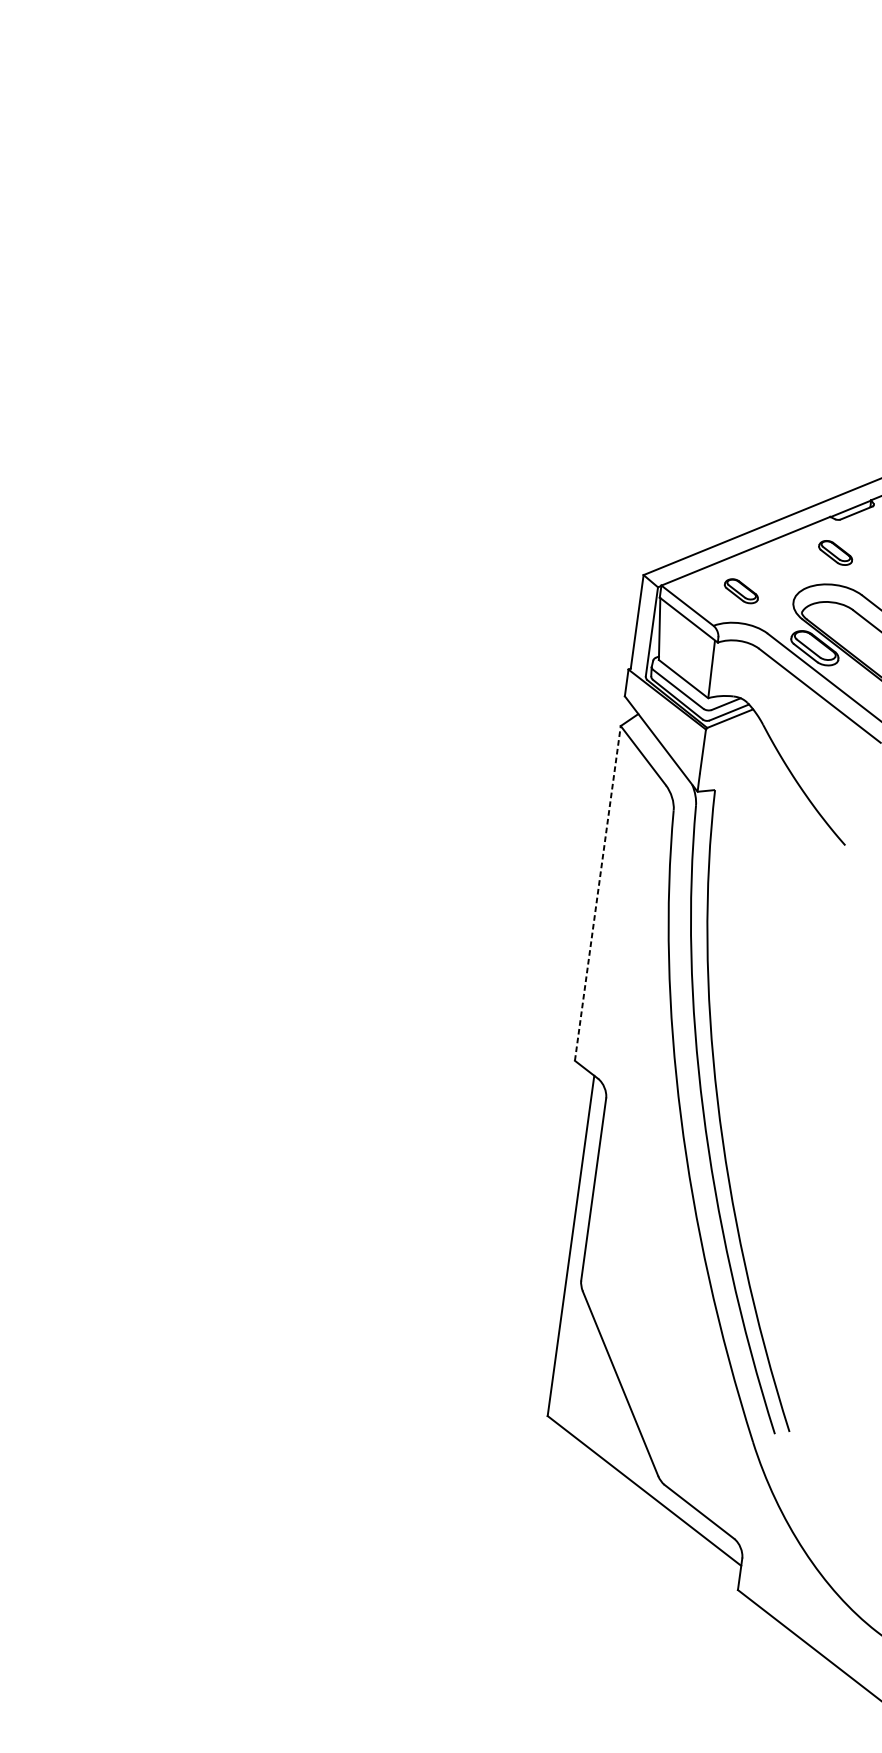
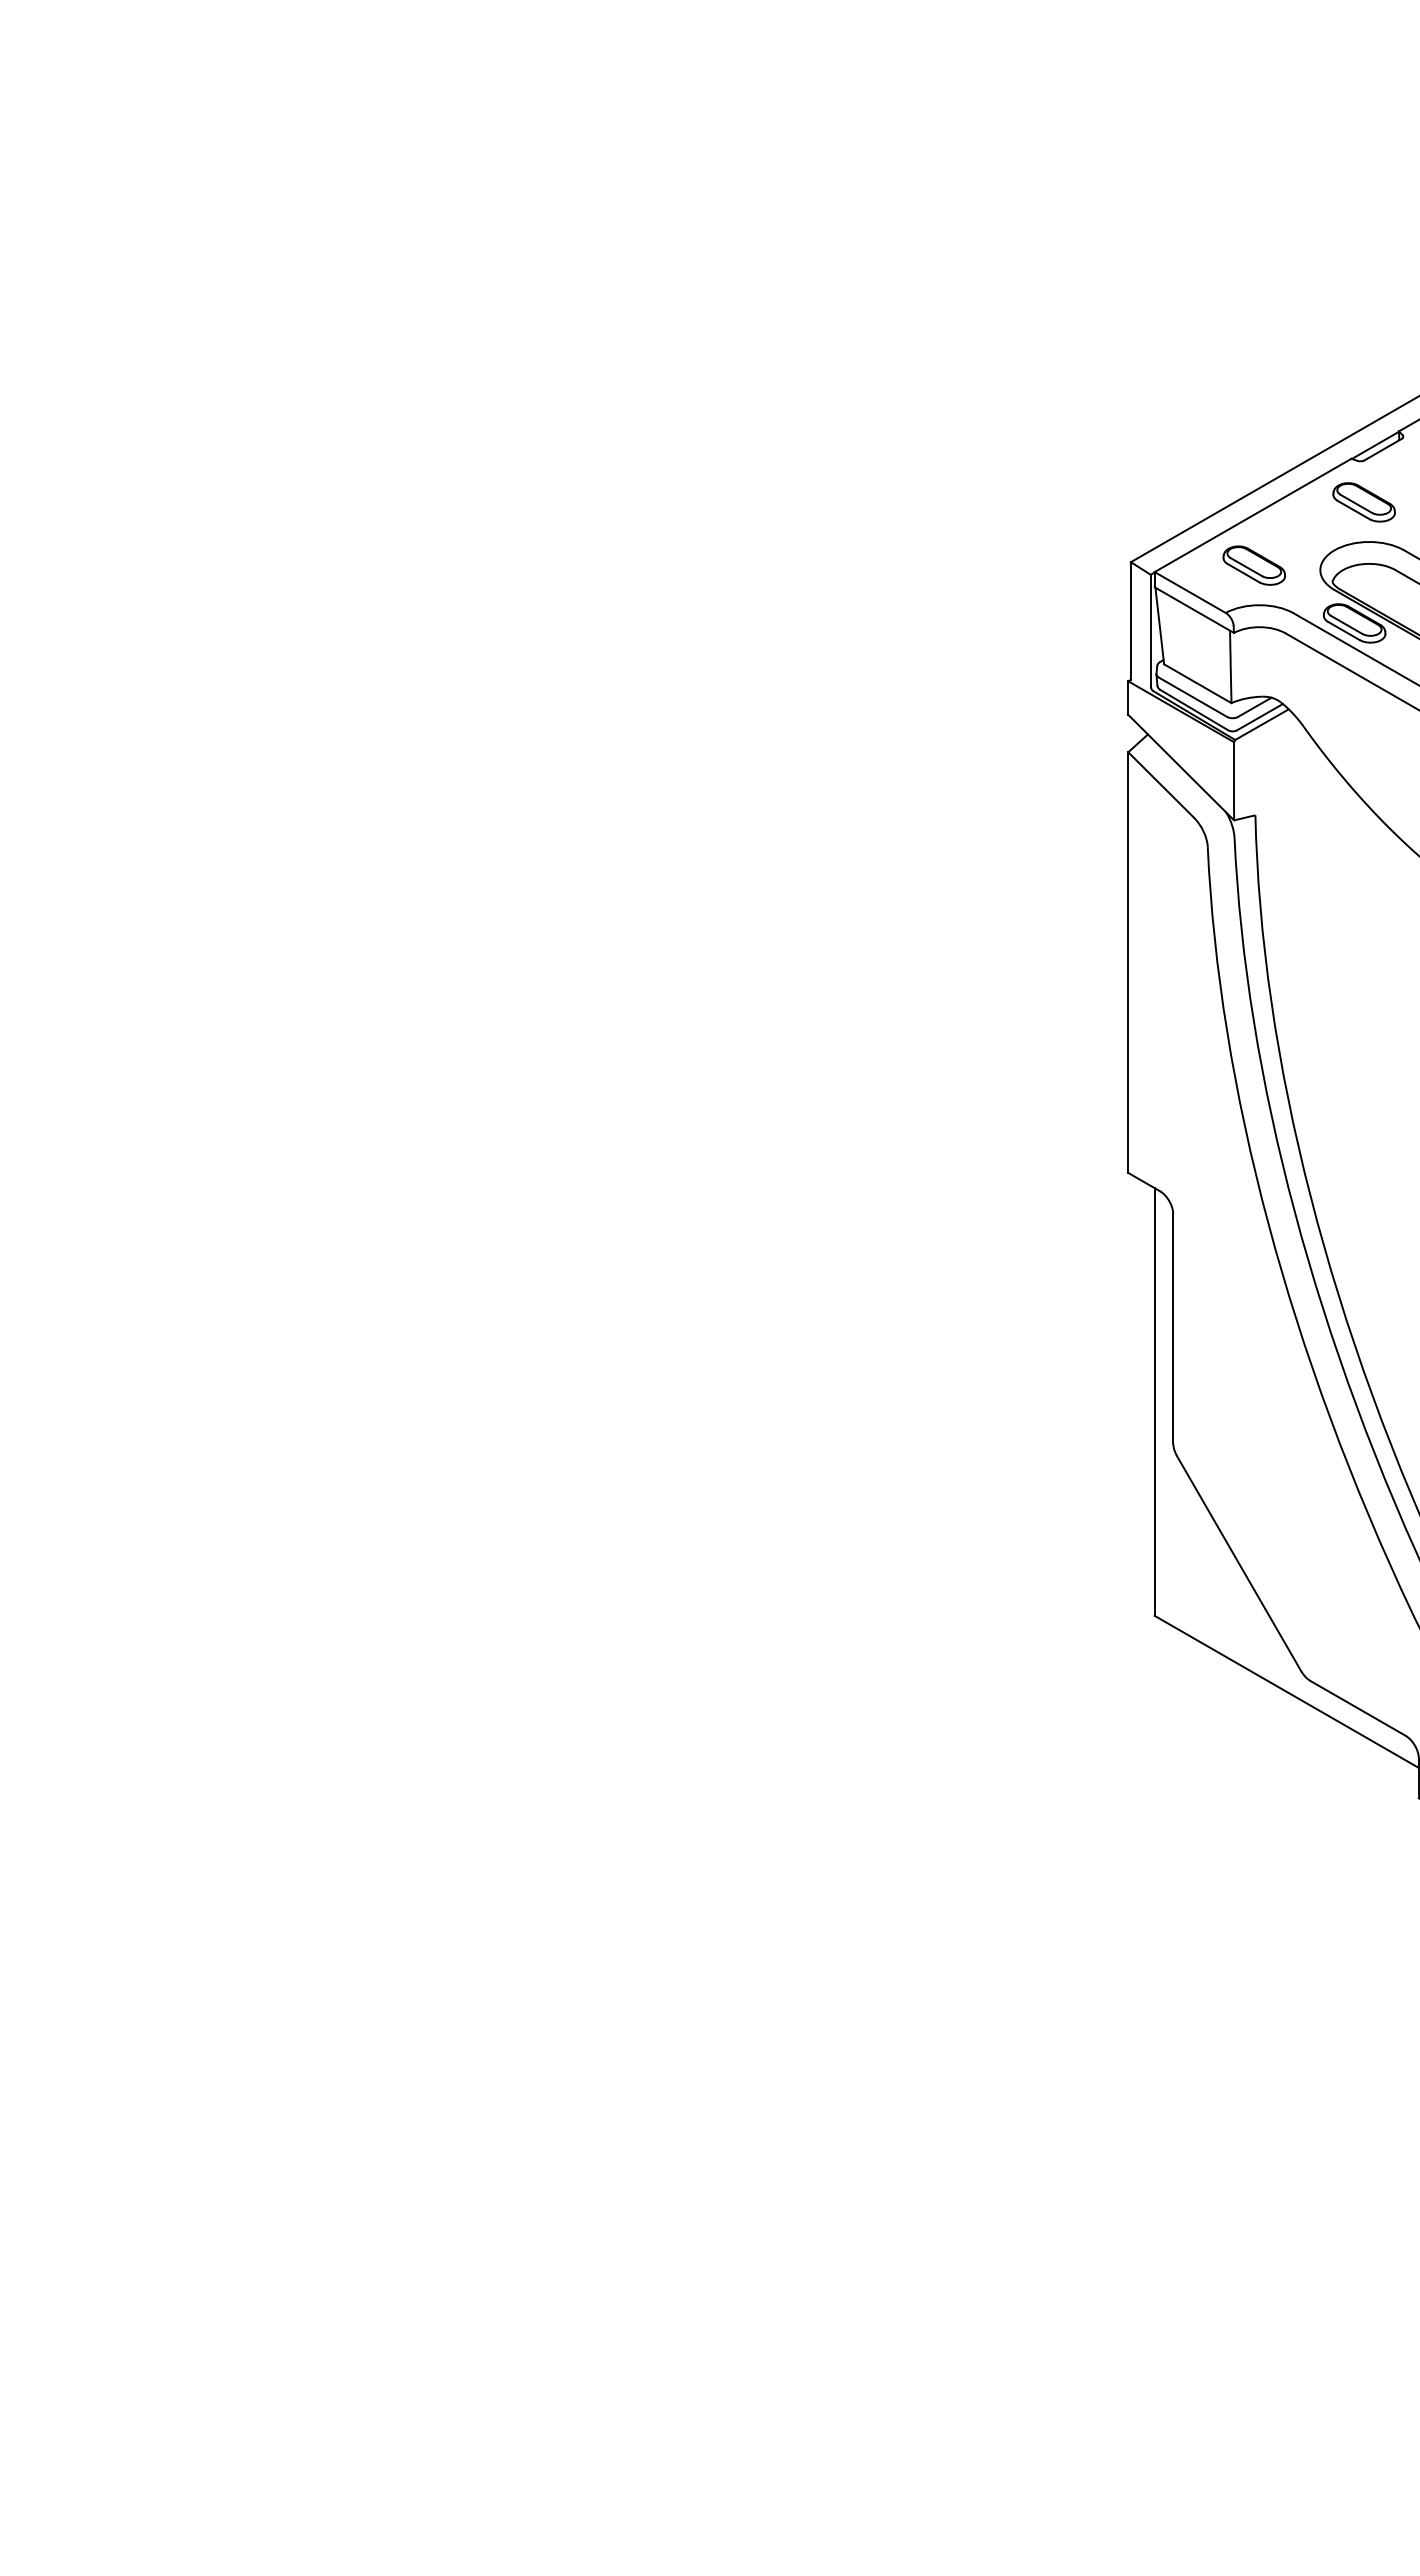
part: (835, 552) -> (1363, 502), size x1.43
part: (741, 591) -> (1254, 565), size x1.43
line: (598, 893) -> (1128, 962), dashed -> solid

